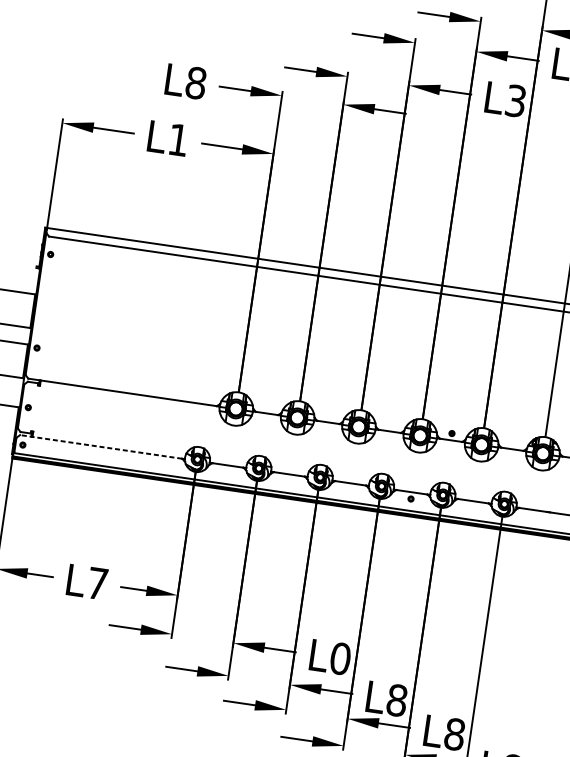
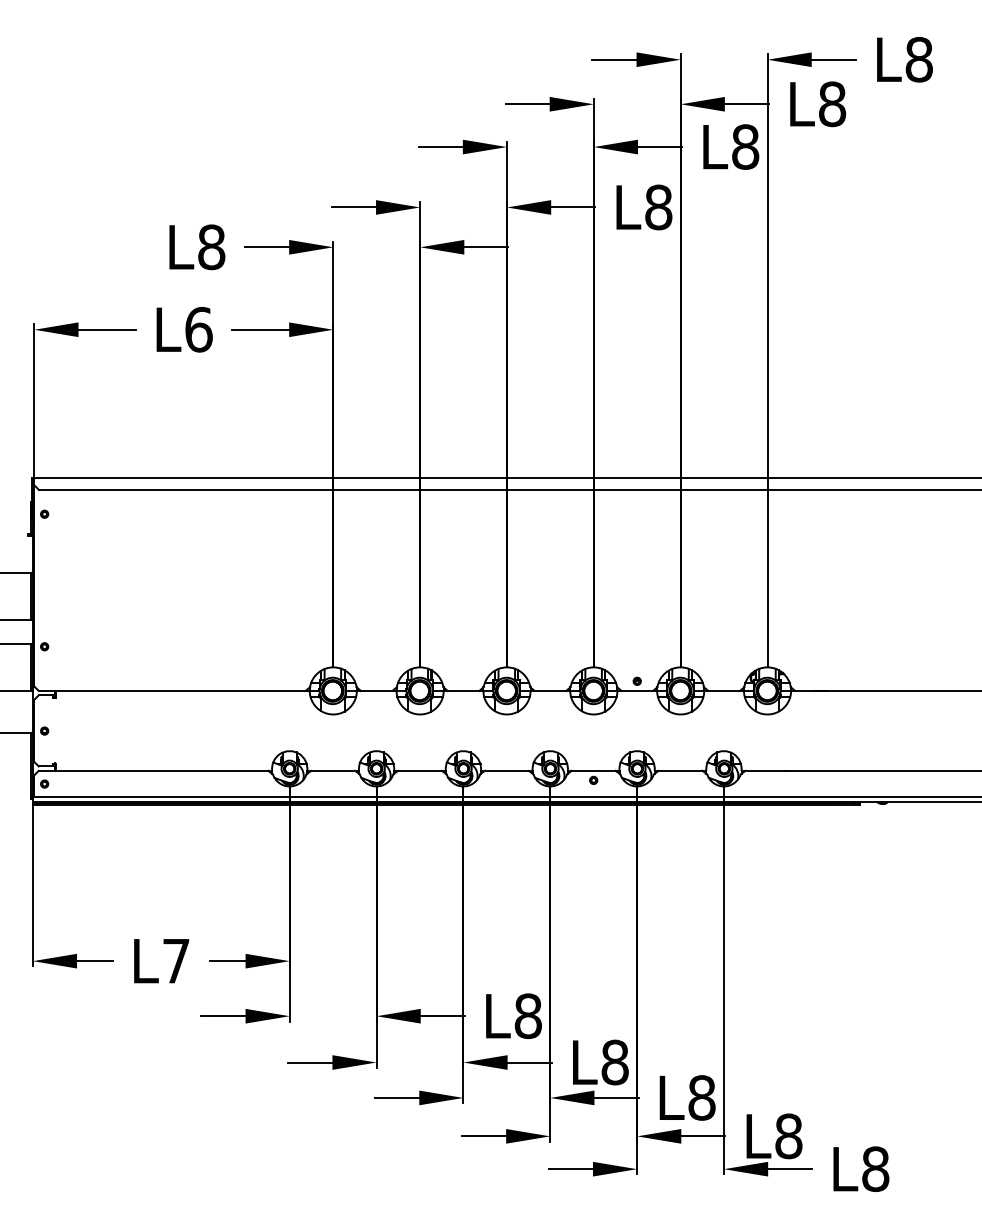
text: (515, 101) -> (658, 207), L3 -> L8
text: (178, 139) -> (198, 329), L1 -> L6
line: (101, 446) -> (153, 770), dashed -> solid
text: (340, 658) -> (528, 1015), L0 -> L8

